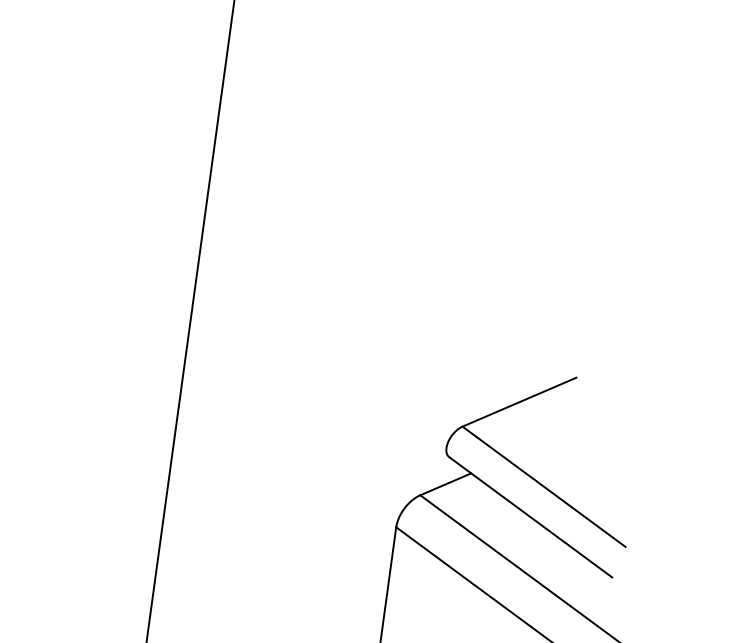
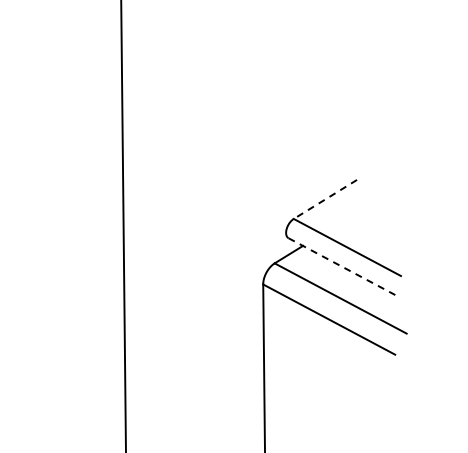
line: (517, 402) -> (324, 199), solid -> dashed
line: (531, 516) -> (342, 266), solid -> dashed

